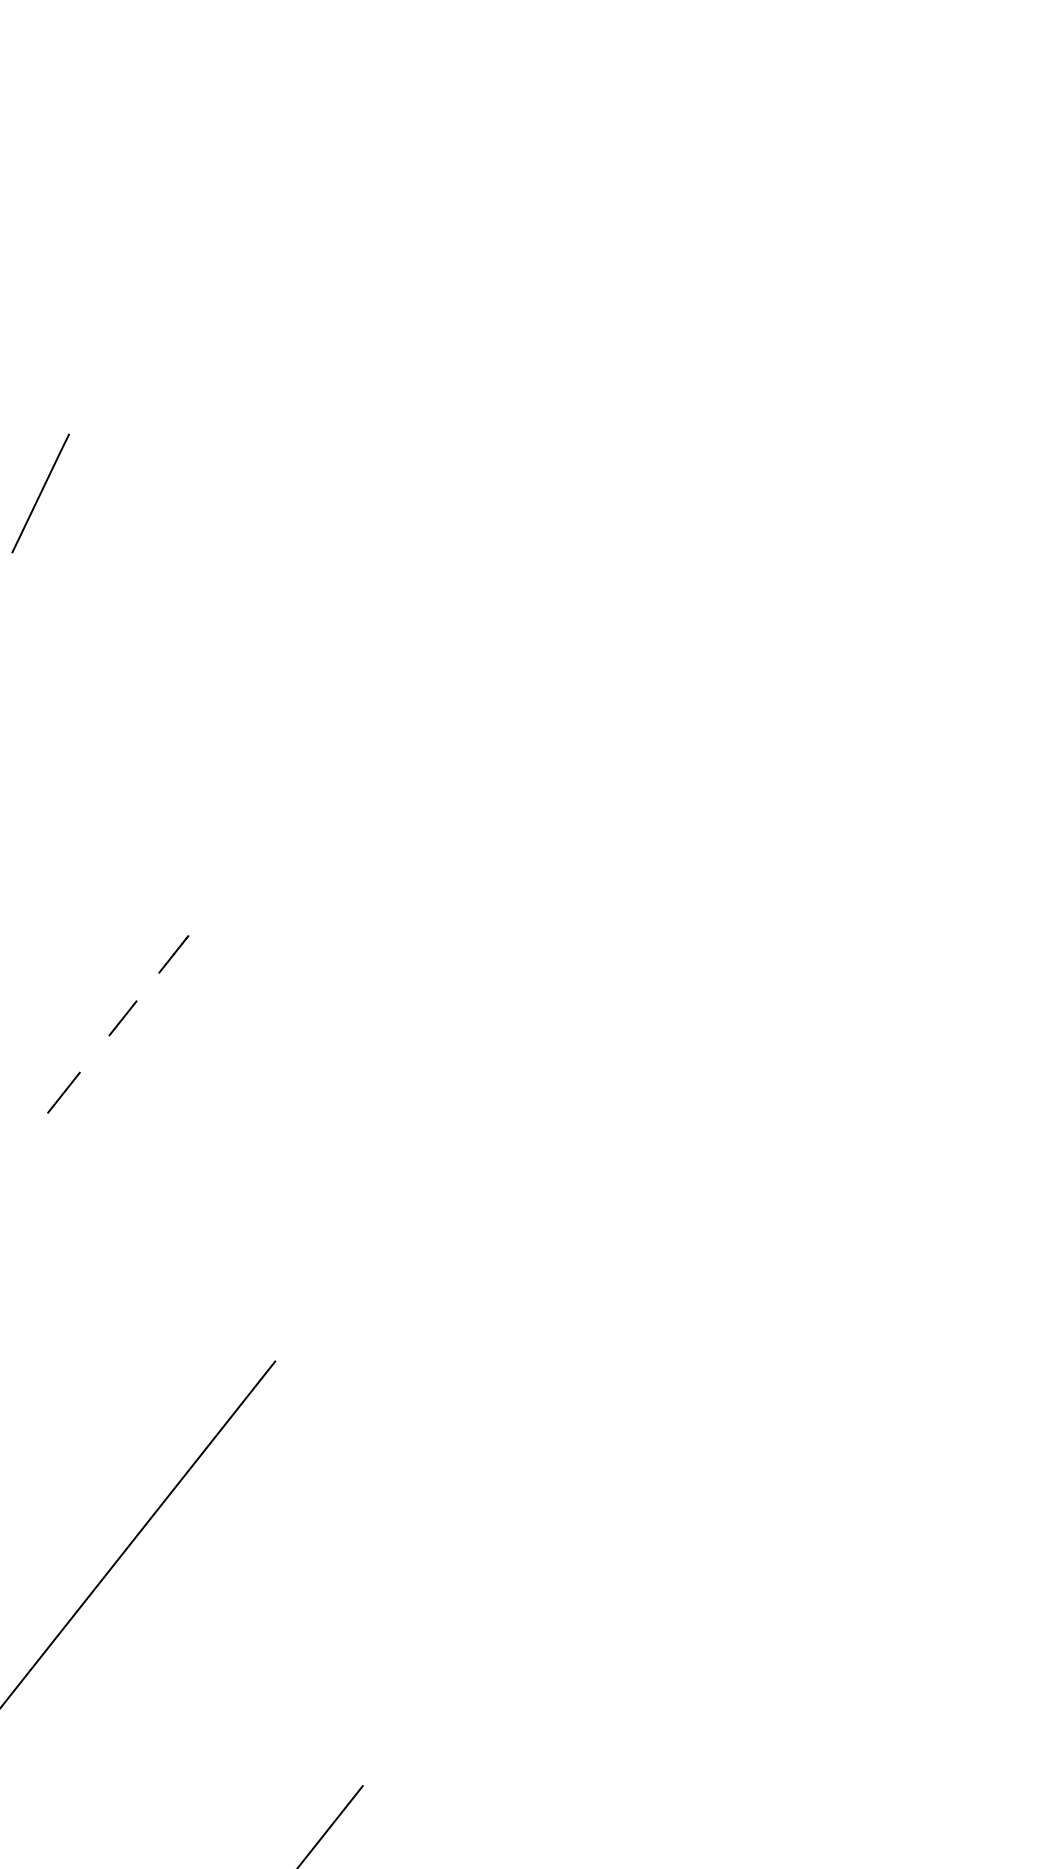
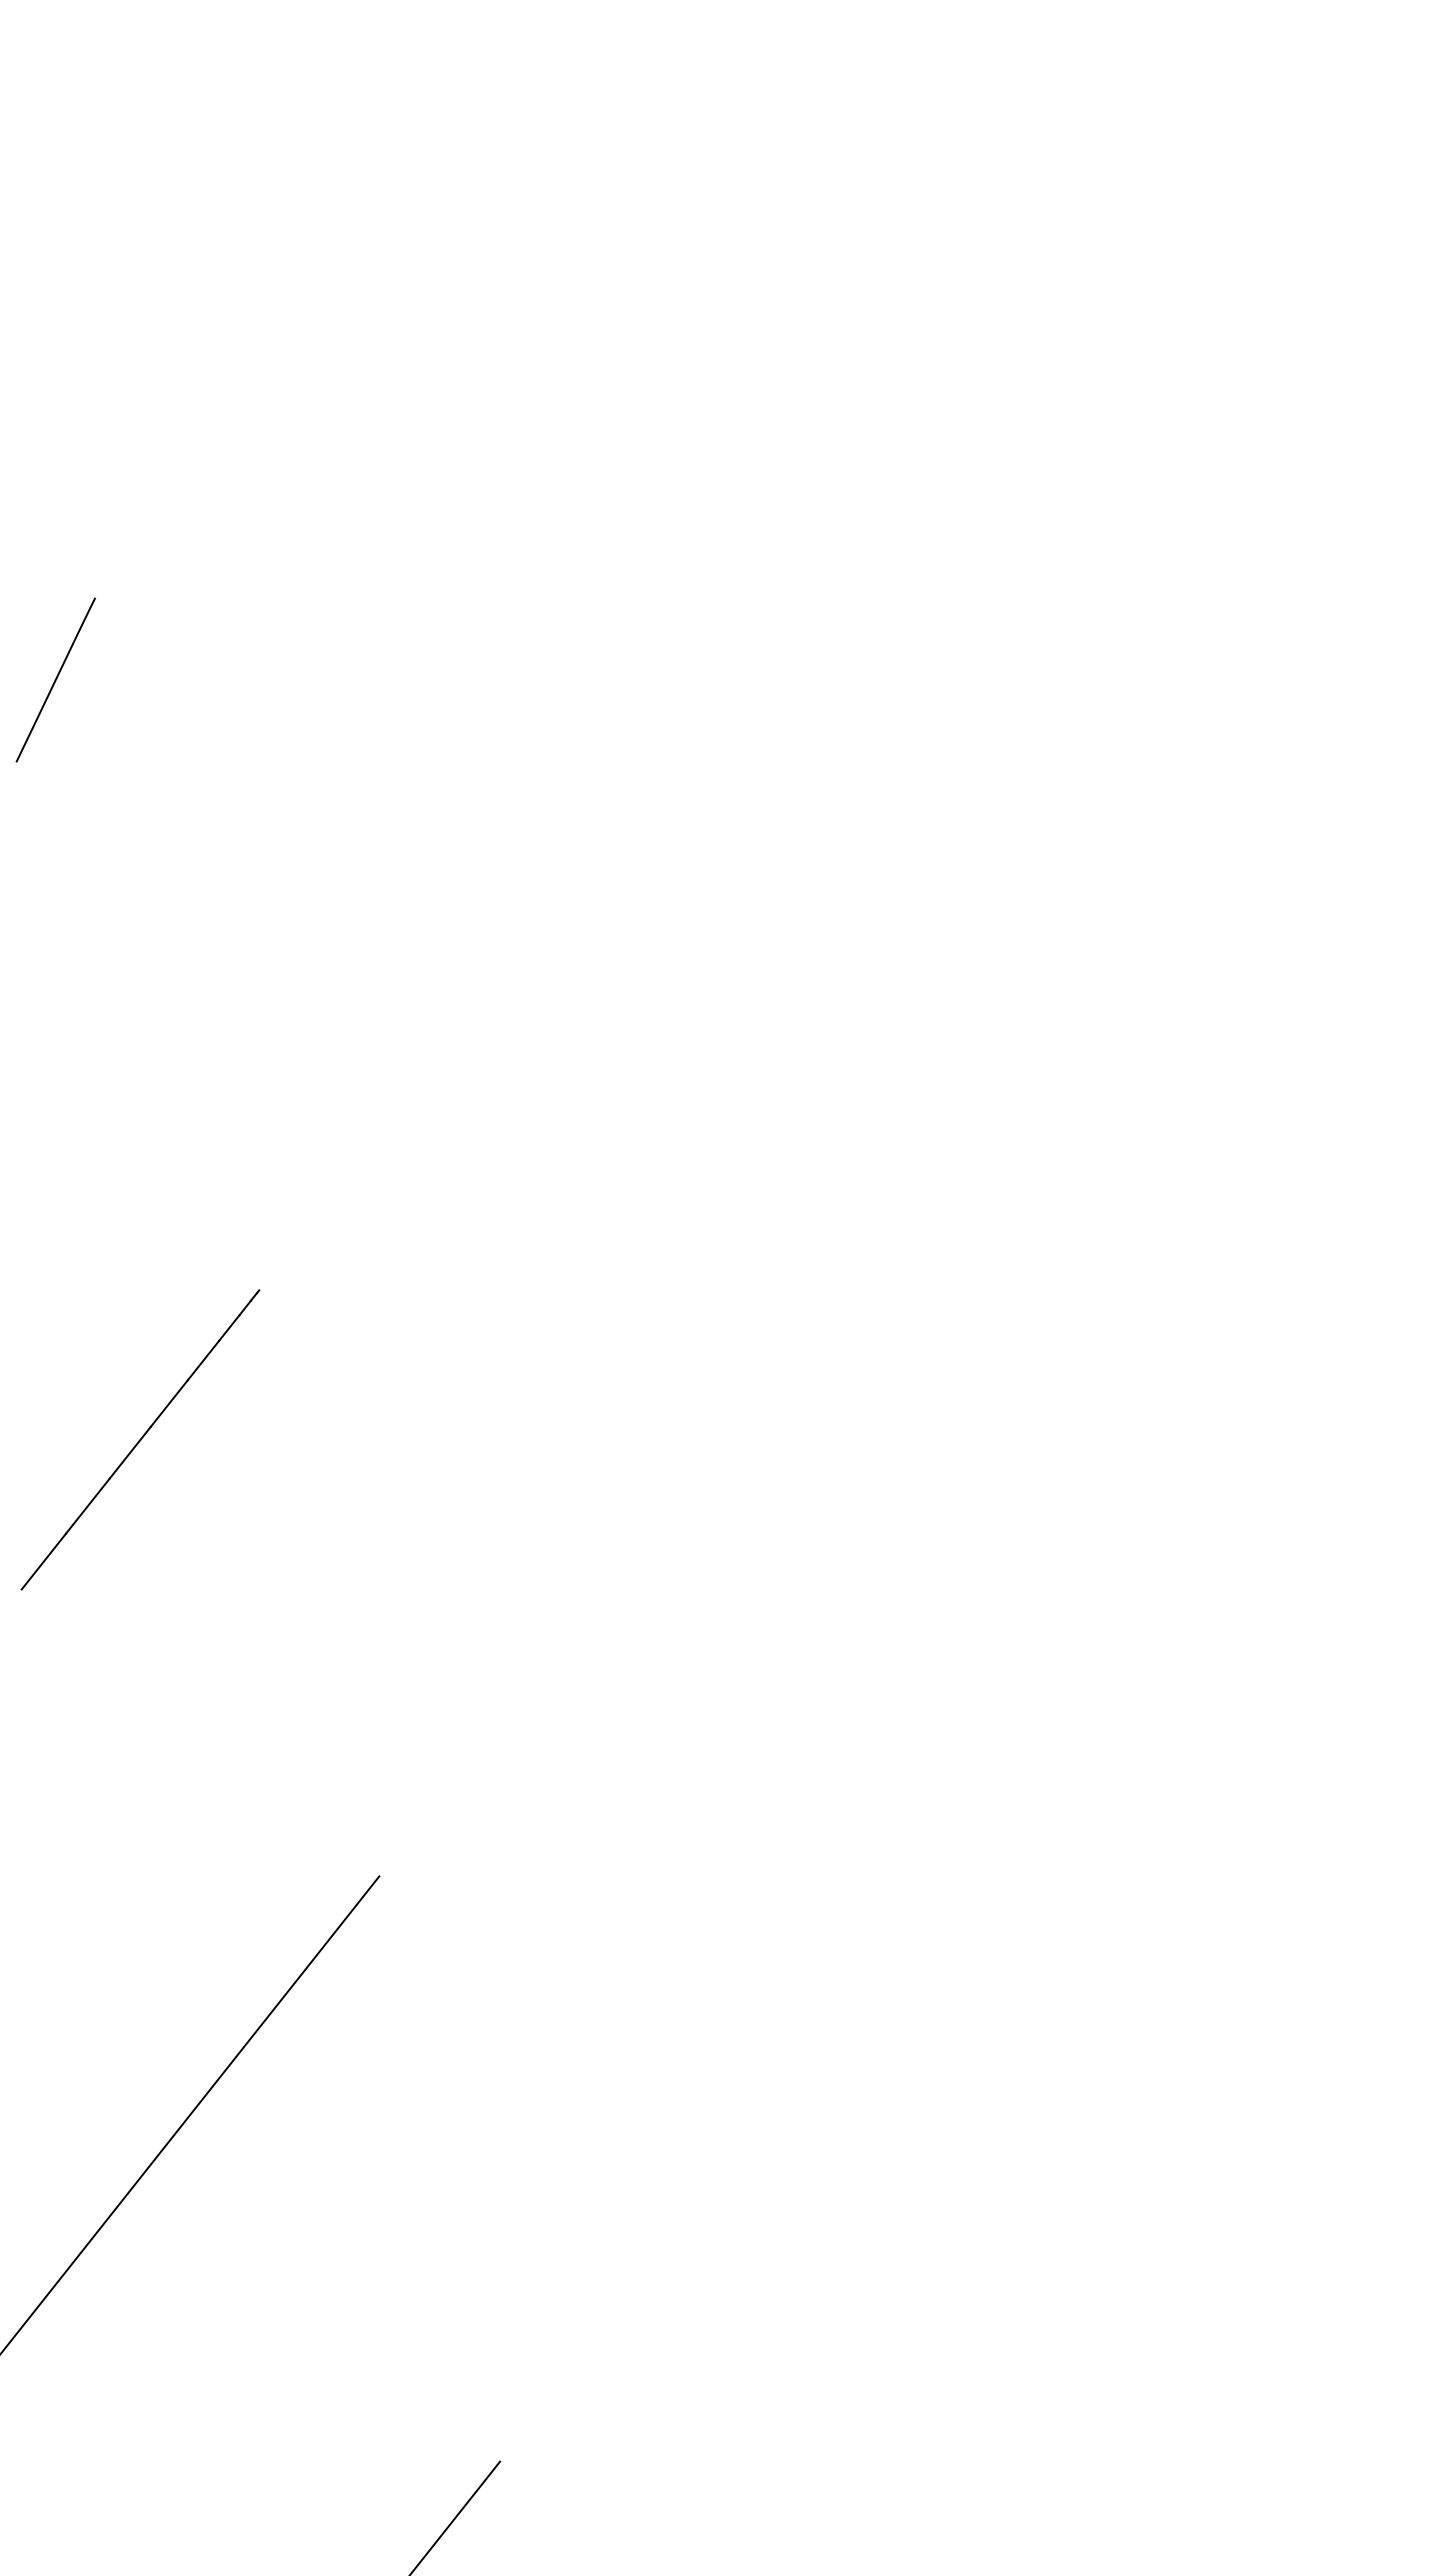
line: (147, 987) -> (203, 1360), added
line: (94, 1053) -> (129, 1452), added
line: (31, 1132) -> (43, 1561), added

